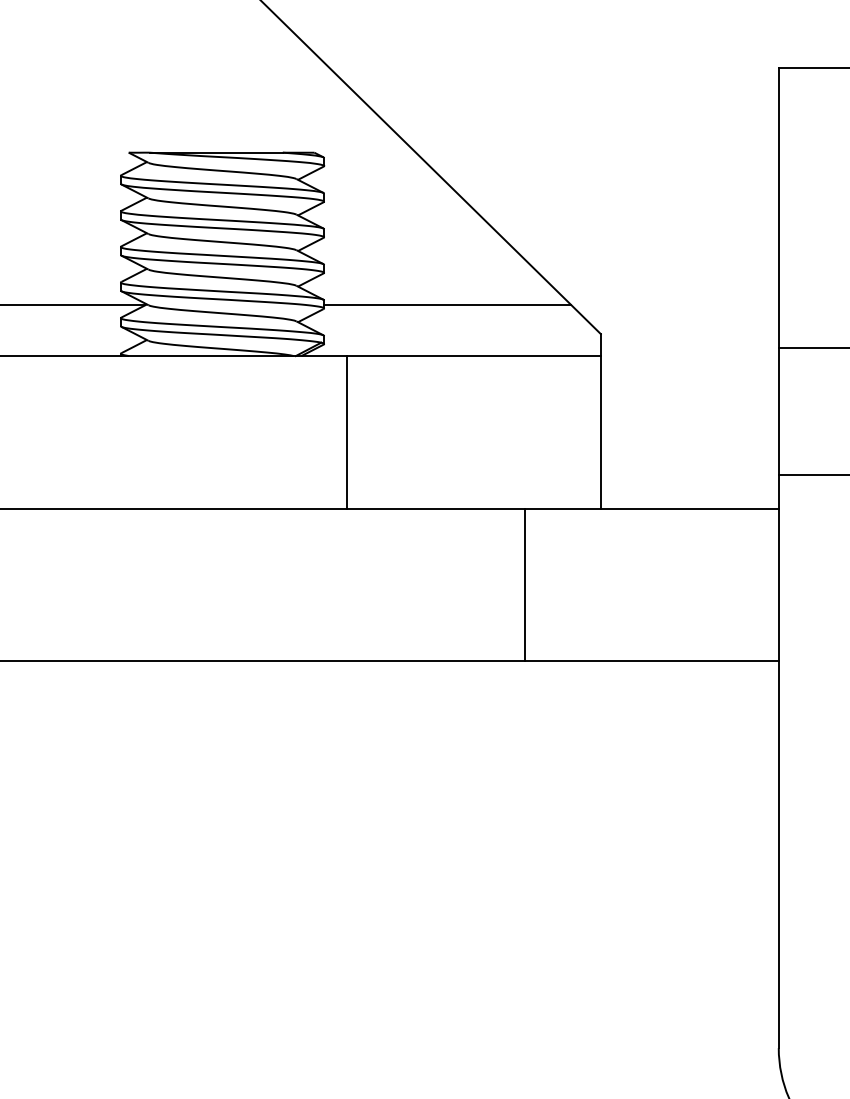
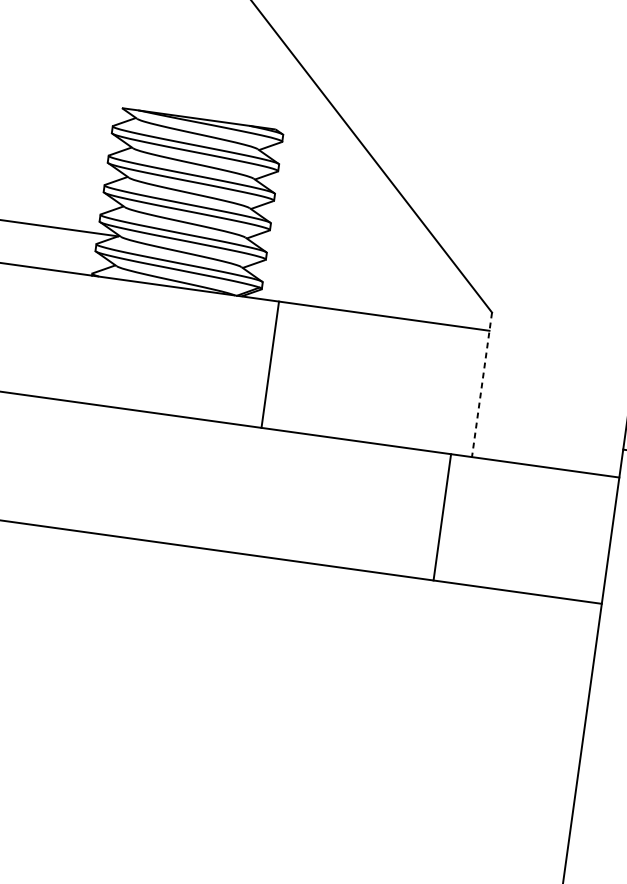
line: (447, 305) -> (368, 271), removed
line: (600, 421) -> (481, 384), solid -> dashed
line: (524, 584) -> (442, 517), moved

